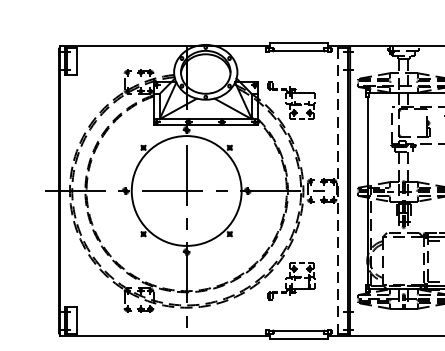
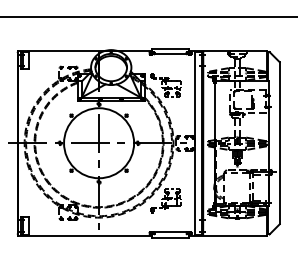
line: (337, 191) -> (195, 143), dashed -> solid

